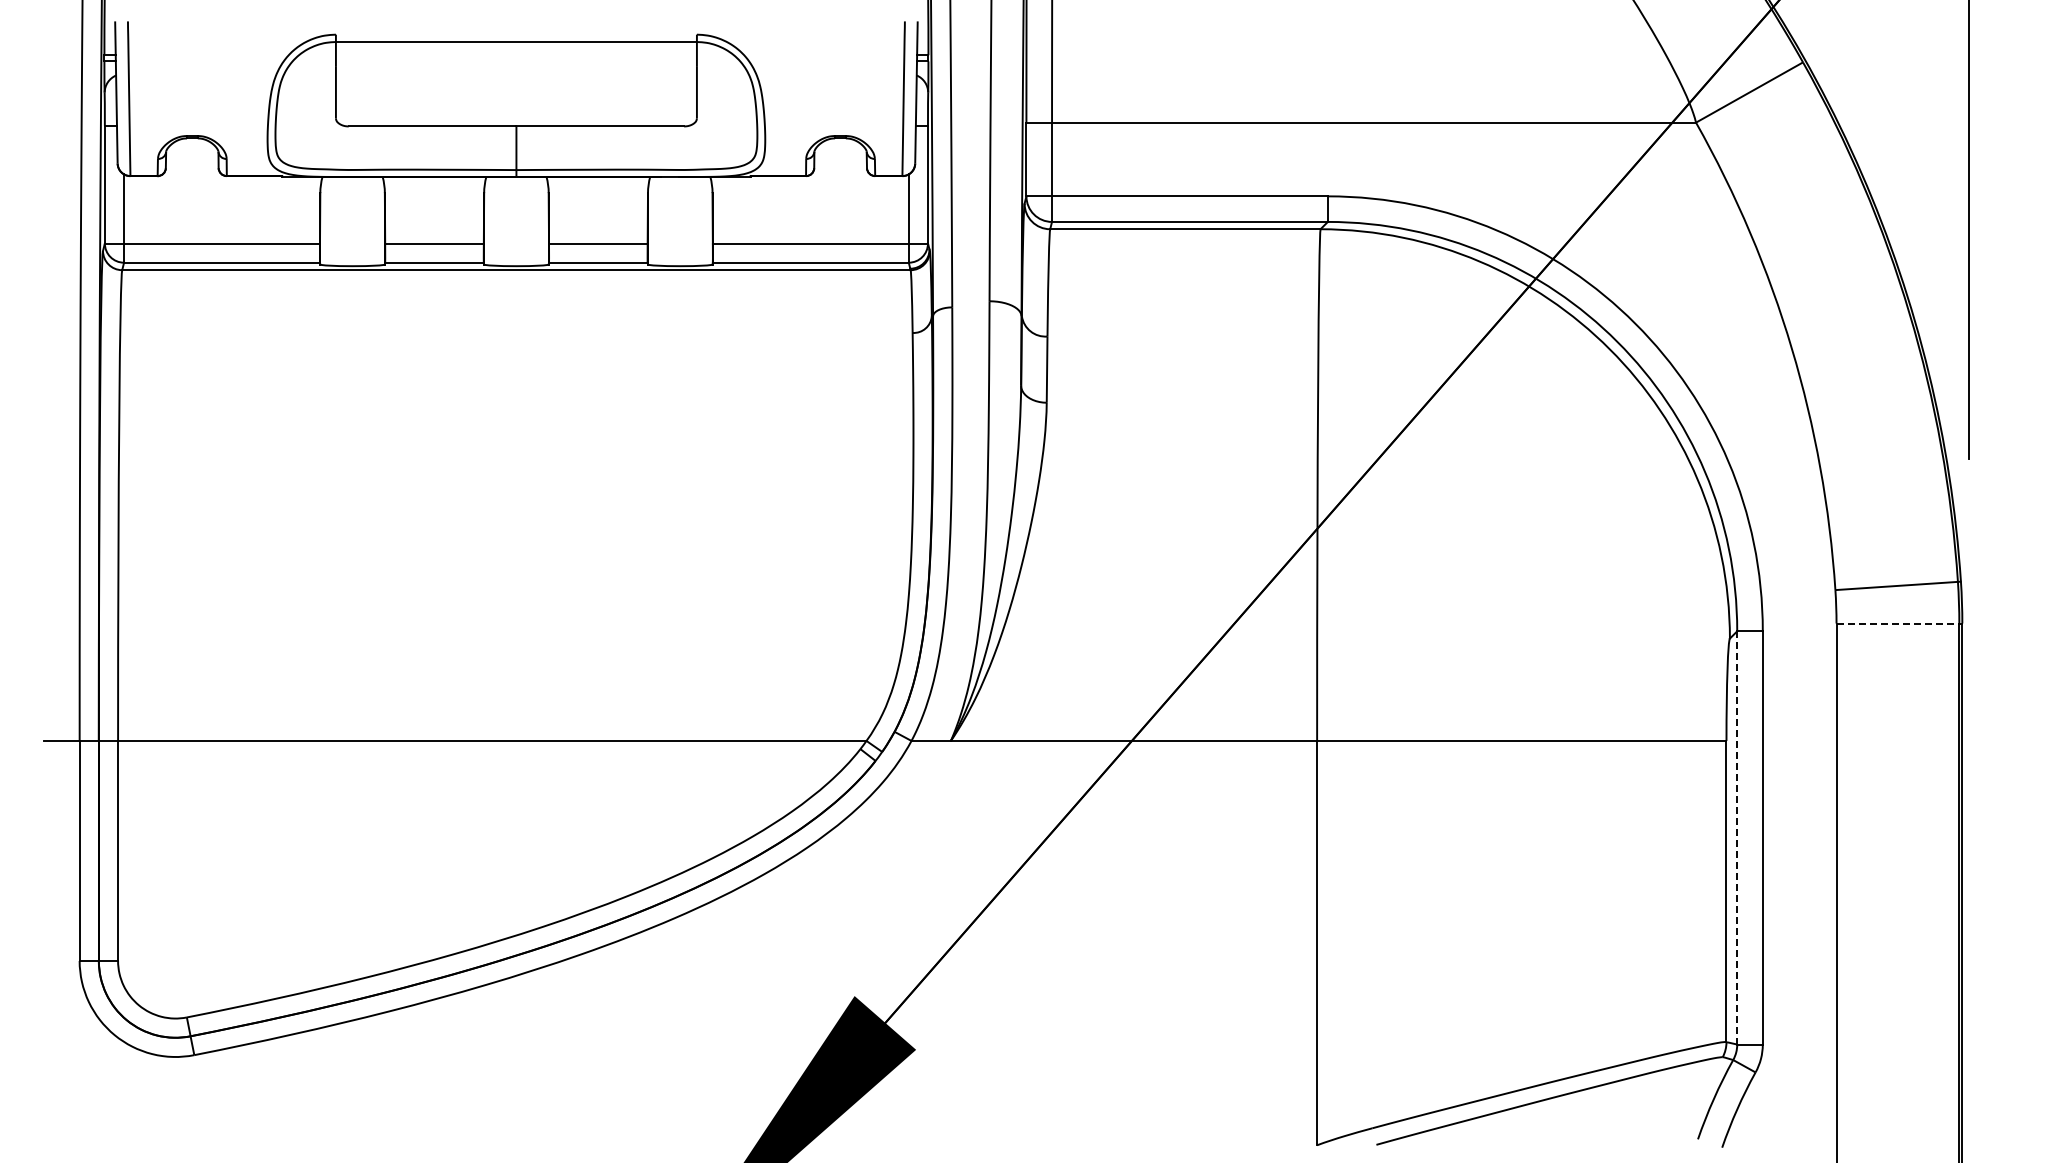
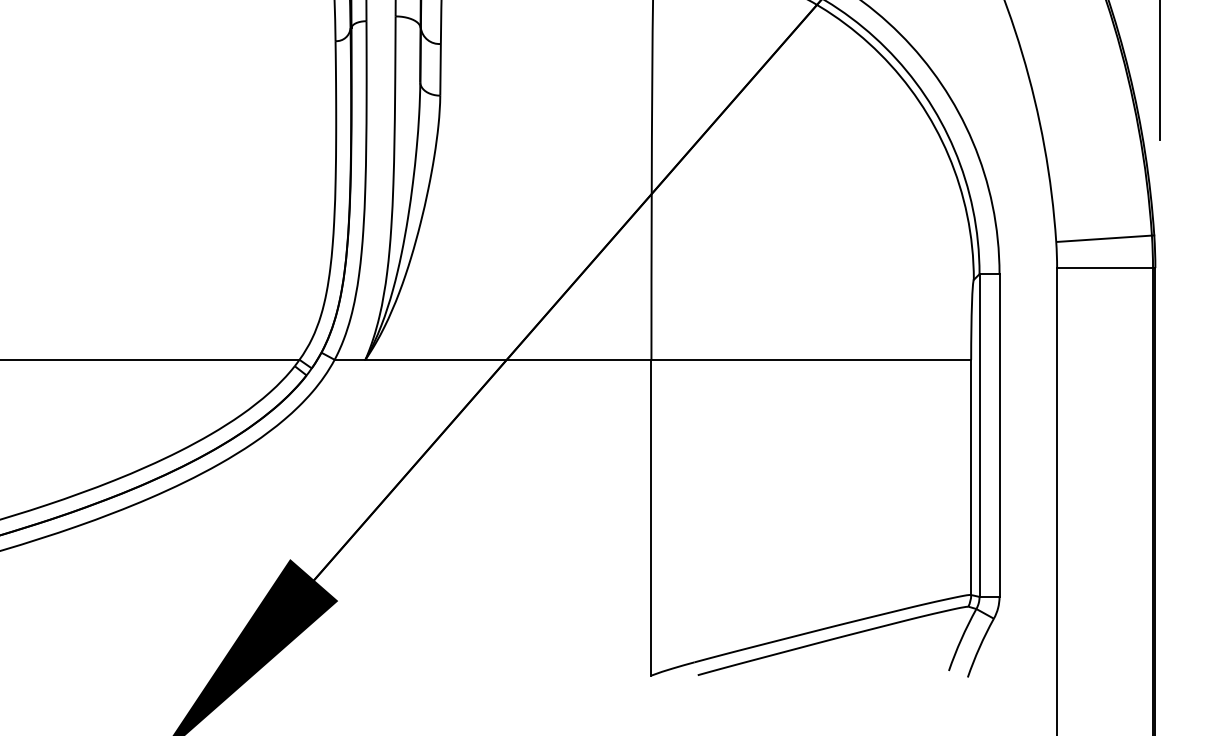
line: (1898, 623) -> (1105, 268), dashed -> solid
line: (1737, 837) -> (979, 435), dashed -> solid

